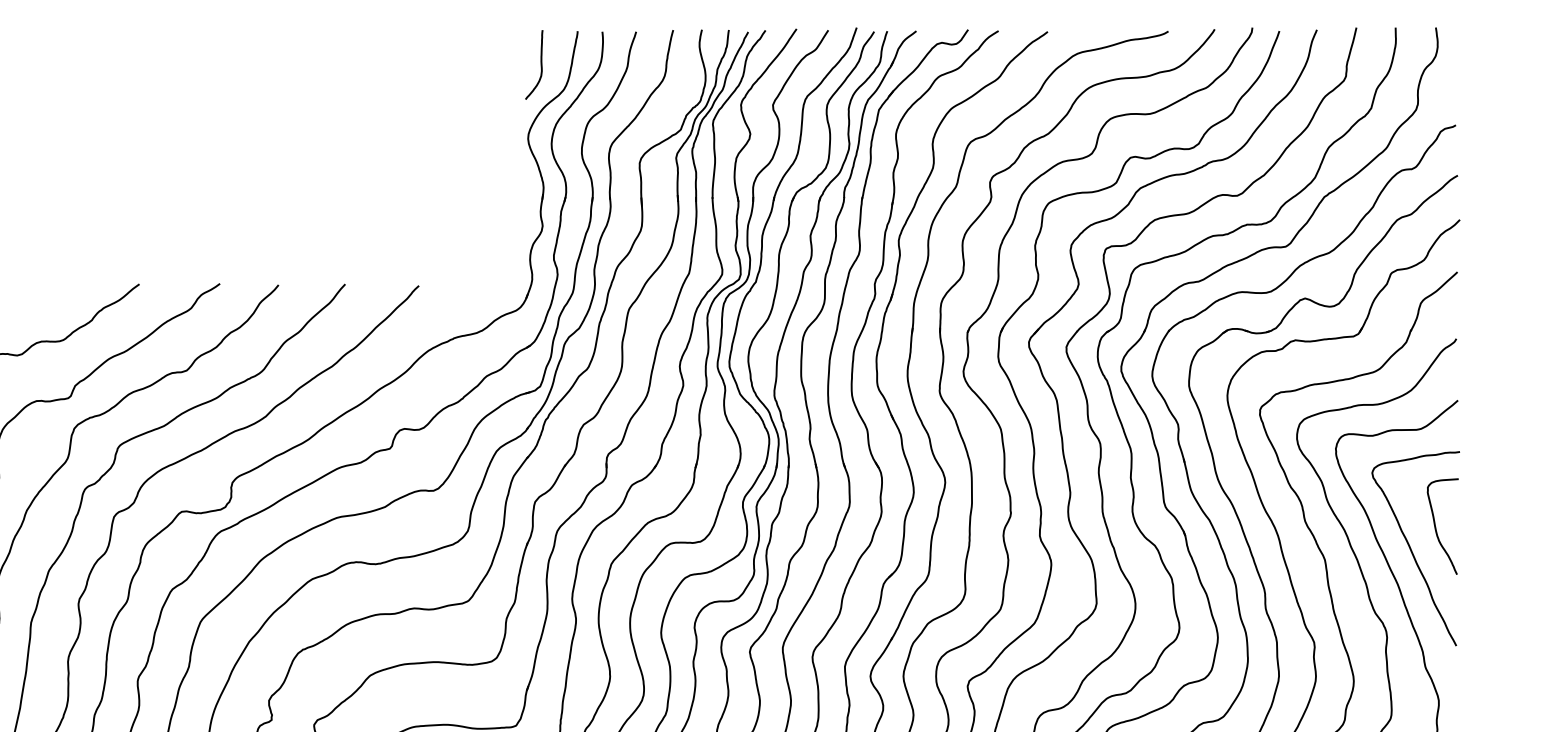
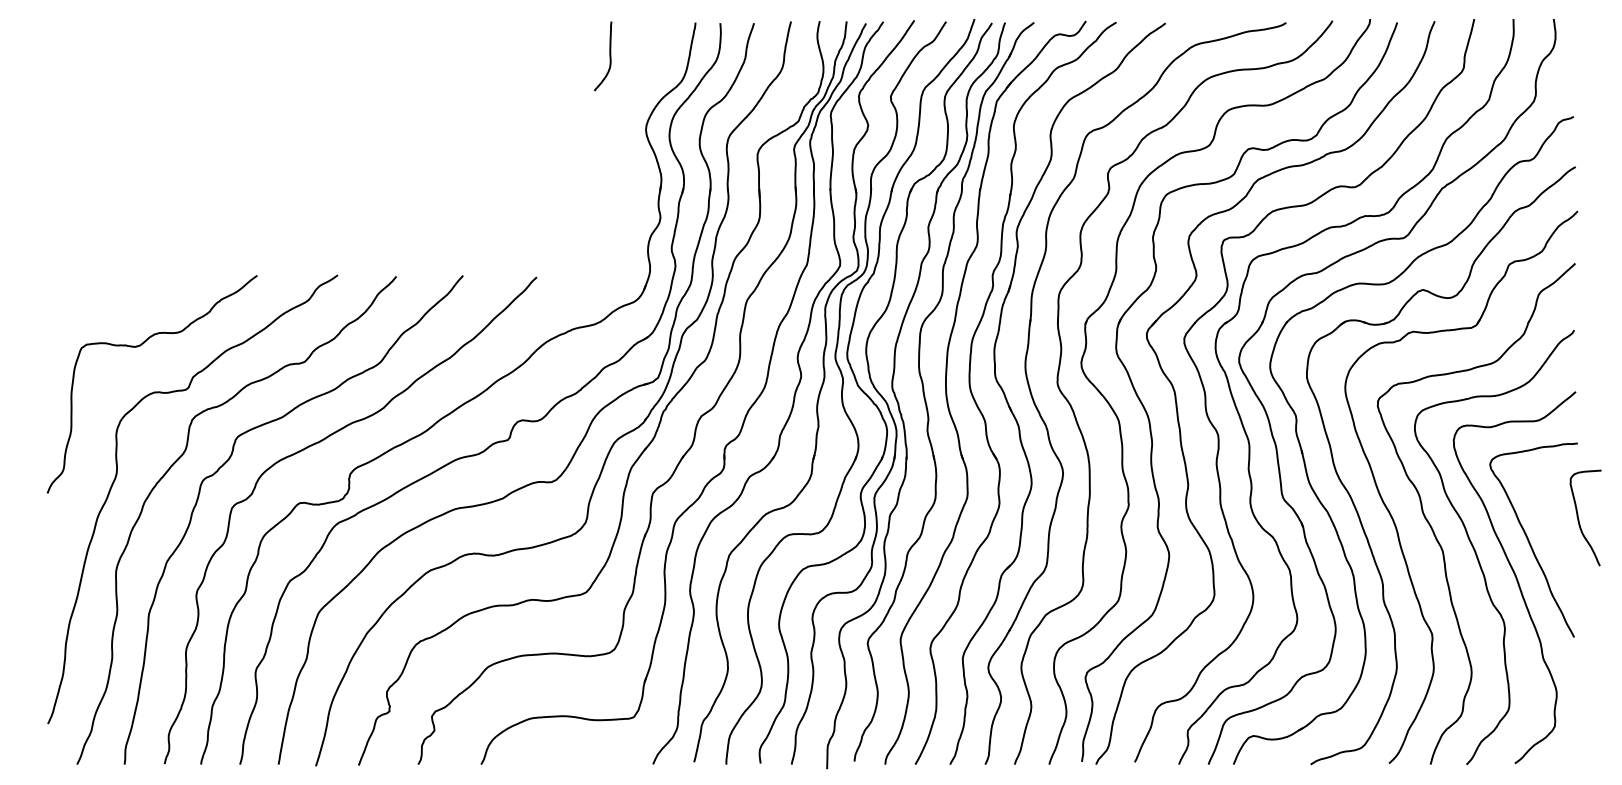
curve: (540, 65) -> (609, 56), moved
curve: (1436, 528) -> (1579, 519), moved

